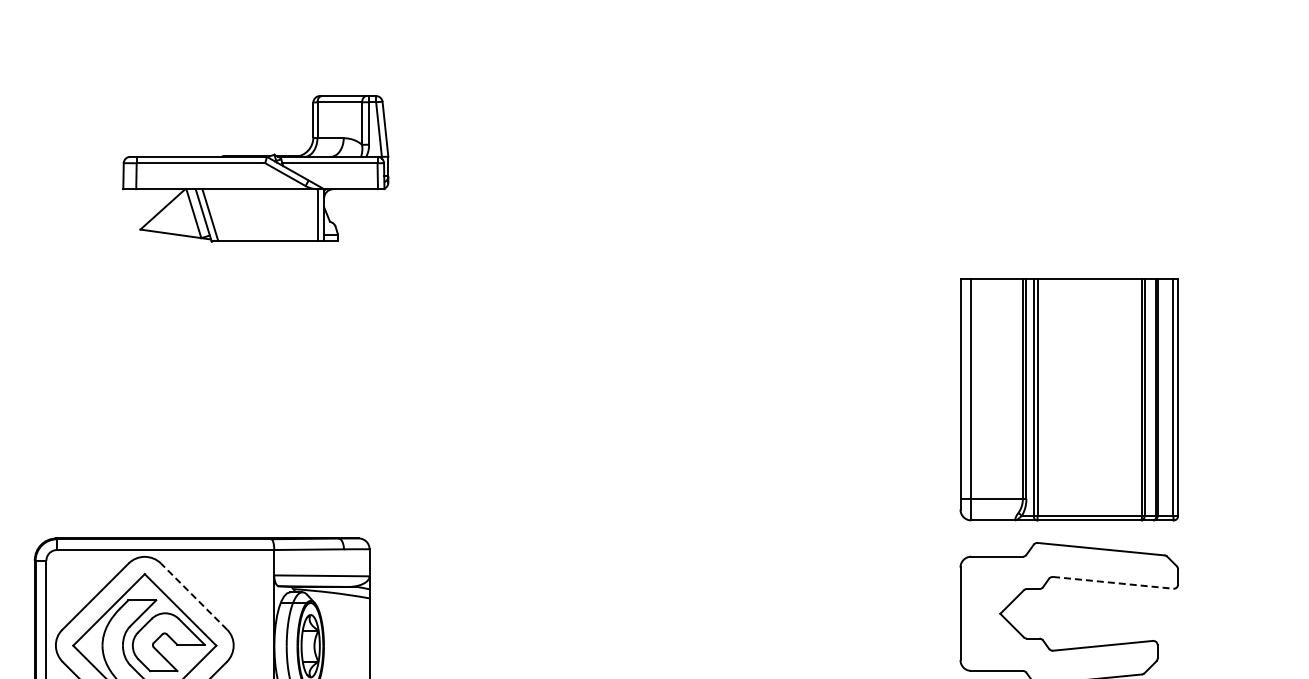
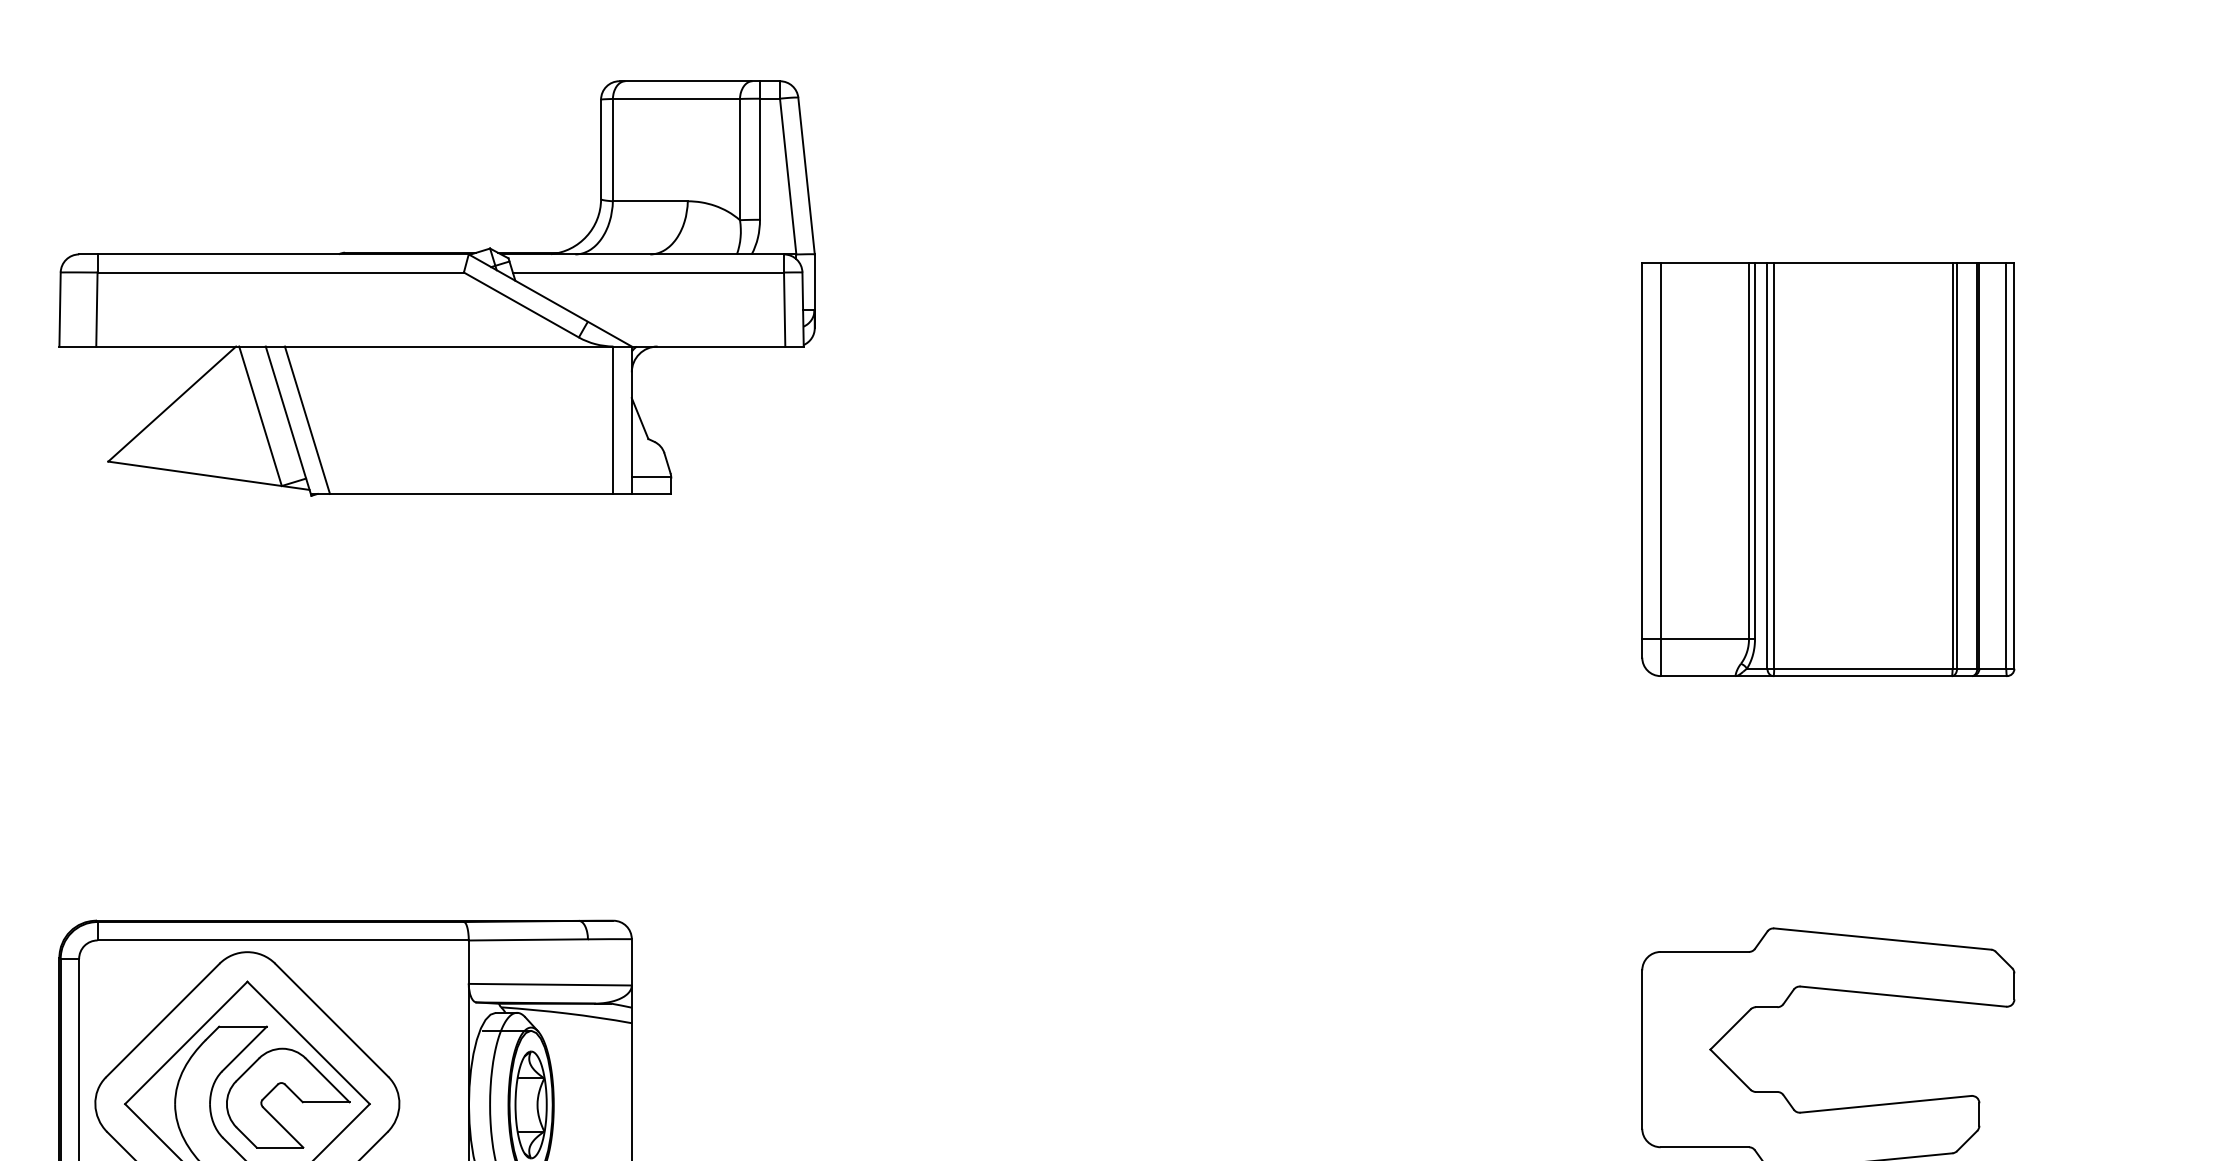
part: (255, 168) -> (436, 288), size x1.67
part: (1068, 399) -> (1826, 469), moved
line: (1113, 582) -> (1903, 996), dashed -> solid
line: (194, 596) -> (332, 1019), dashed -> solid

